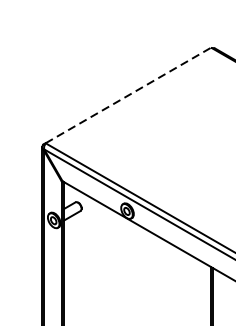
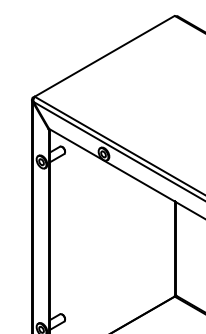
line: (128, 95) -> (104, 56), dashed -> solid

